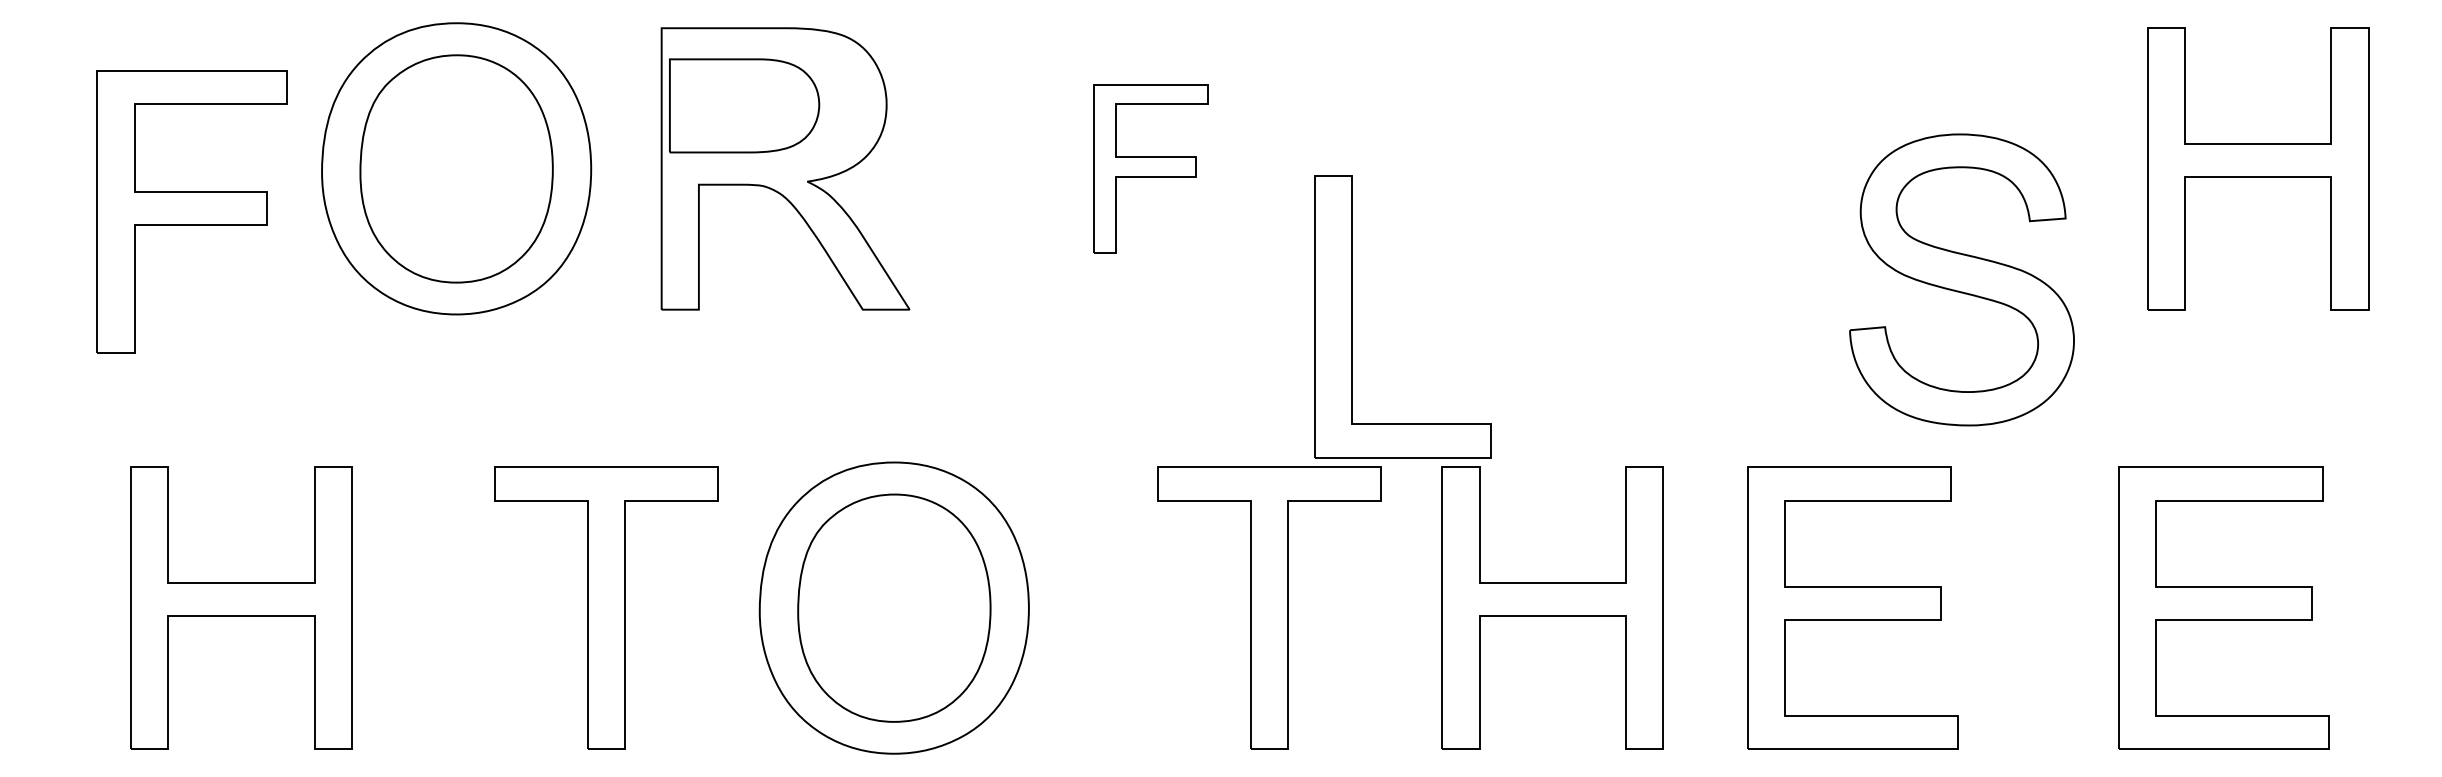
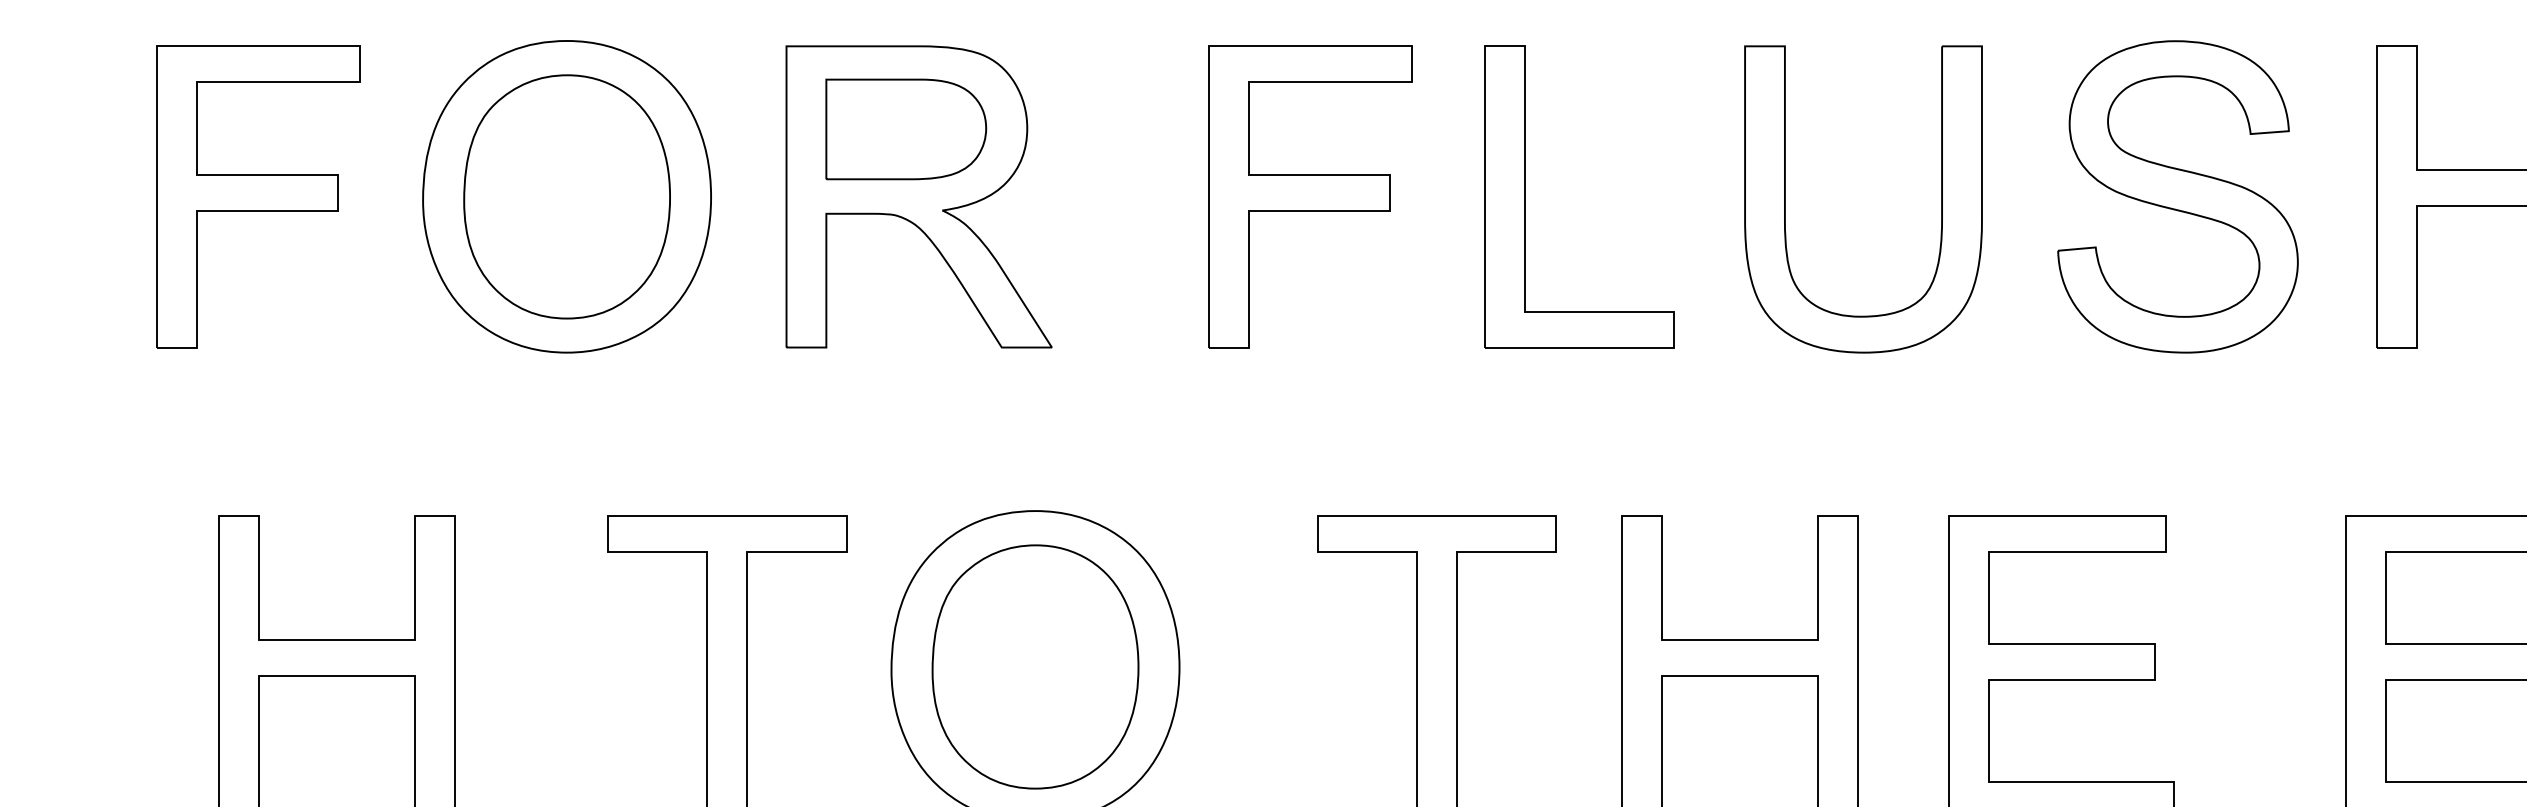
part: (744, 105) -> (906, 129), moved
part: (1150, 168) -> (1309, 196), size x1.67
part: (1595, 171) -> (1785, 199), added
part: (191, 211) -> (257, 196), moved
part: (1961, 279) -> (2177, 196), moved
part: (1352, 316) -> (1525, 196), moved

